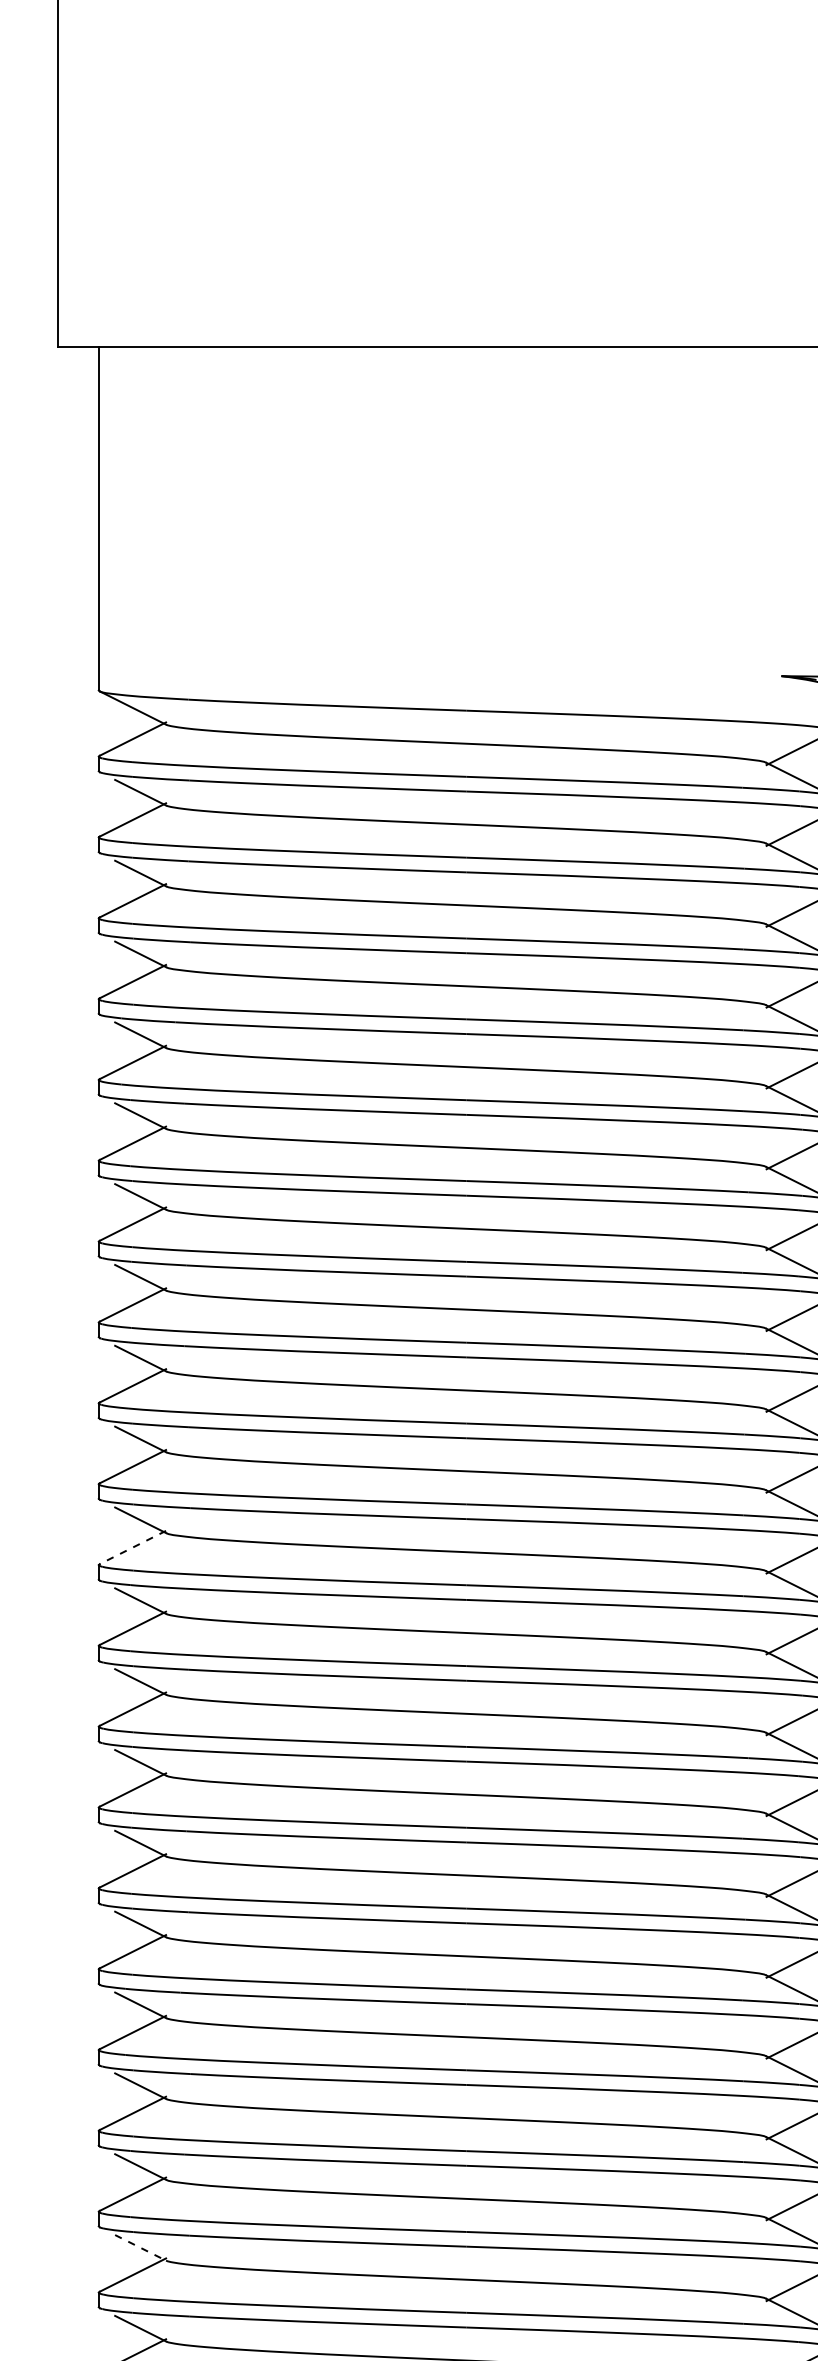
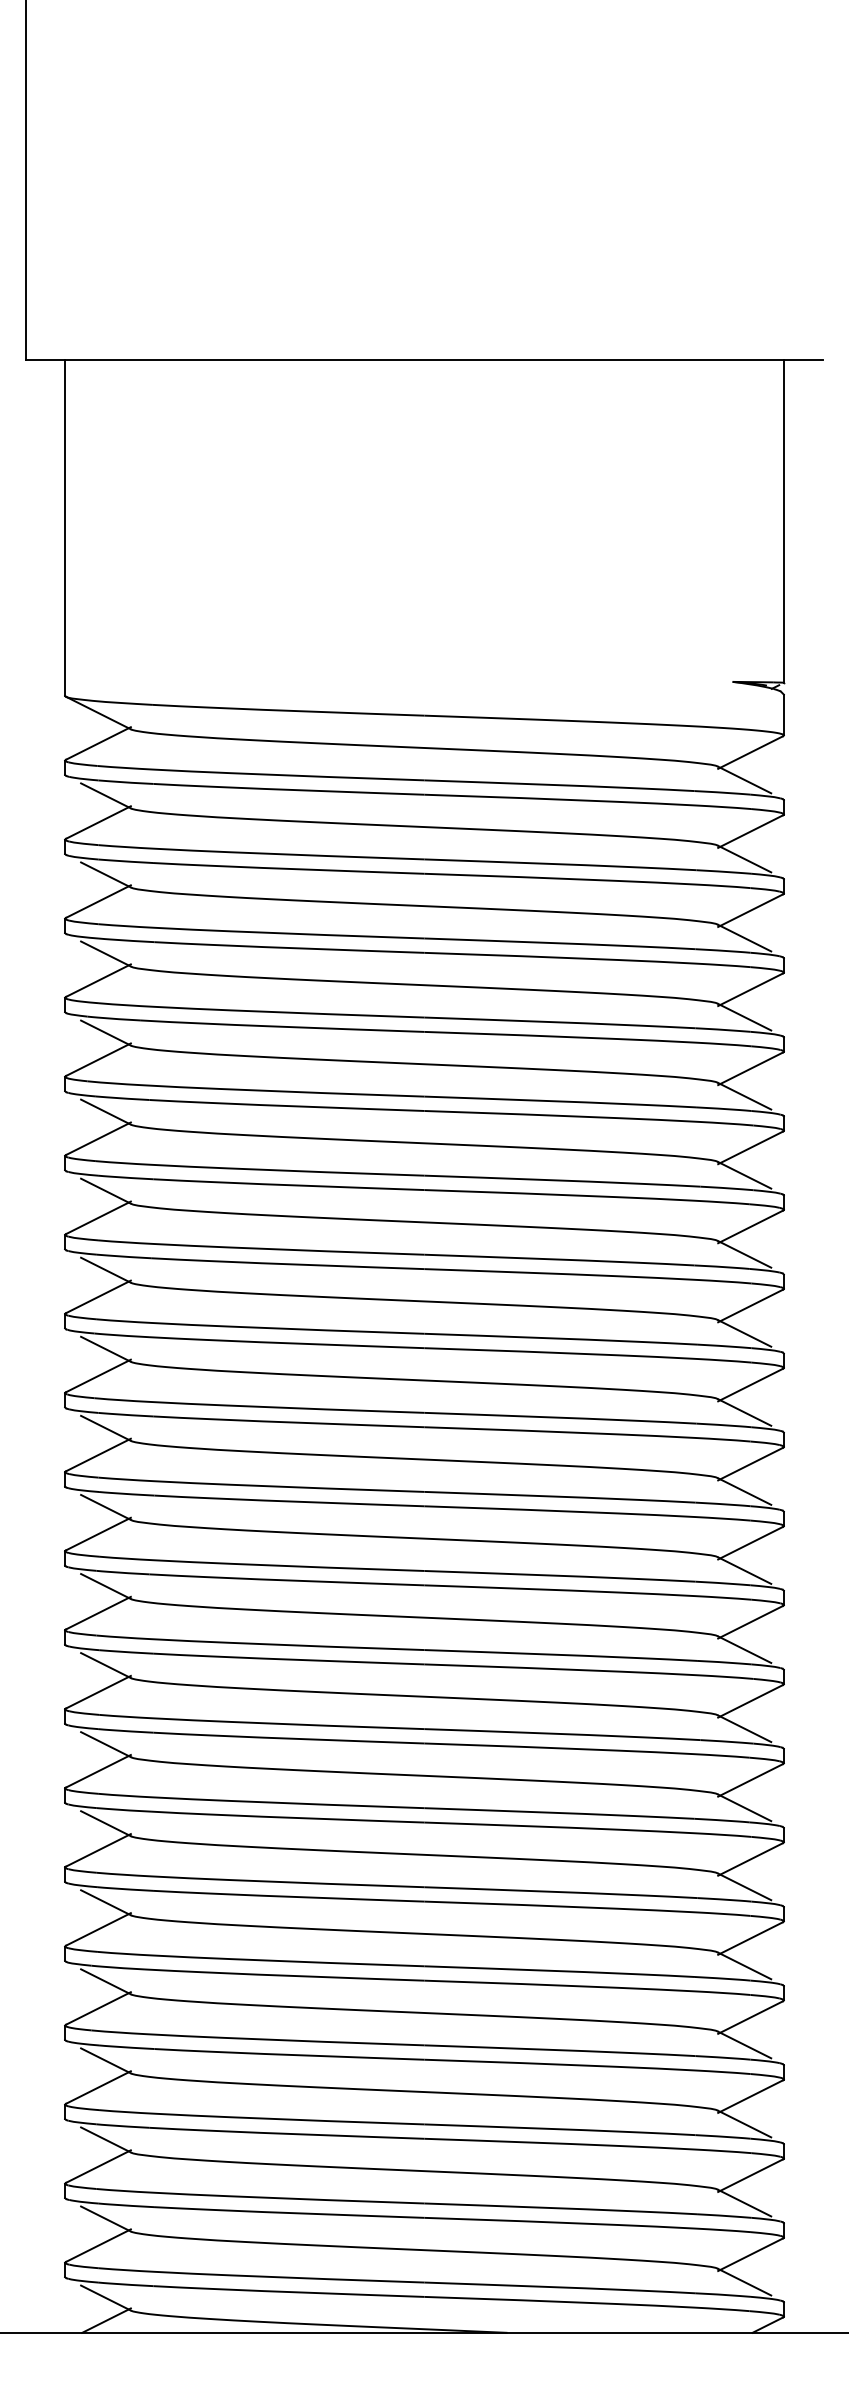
line: (132, 1547) -> (98, 1534), dashed -> solid
line: (140, 2248) -> (105, 2219), dashed -> solid

